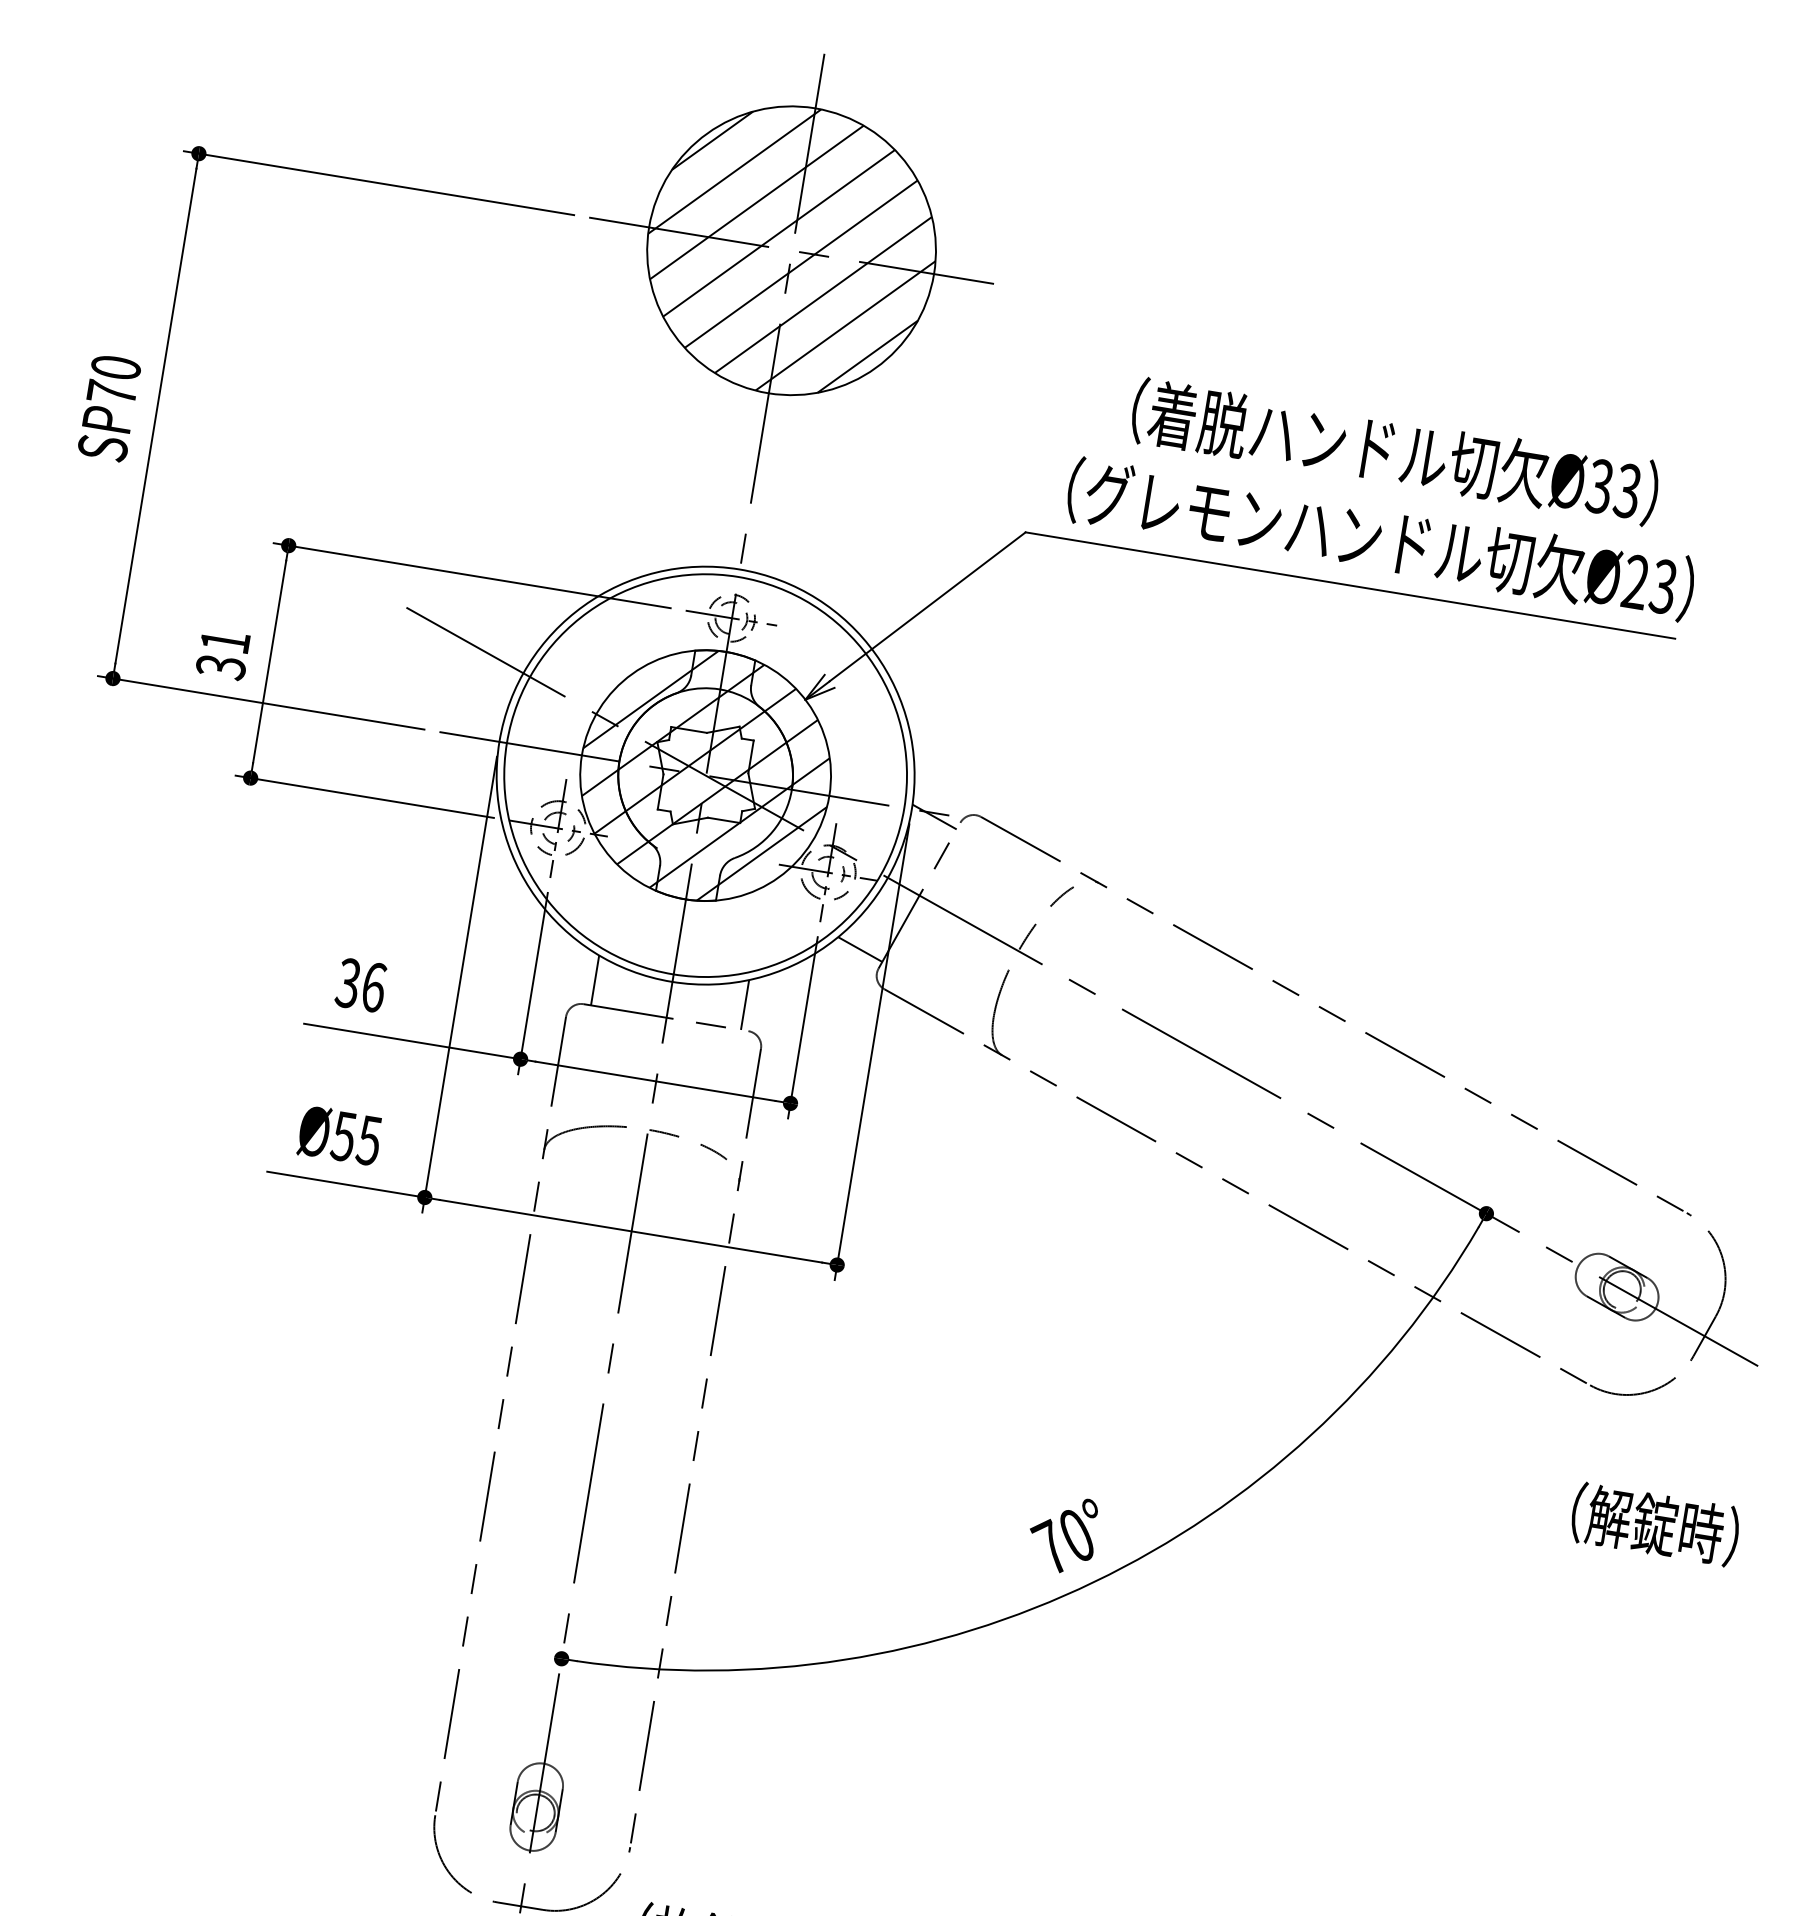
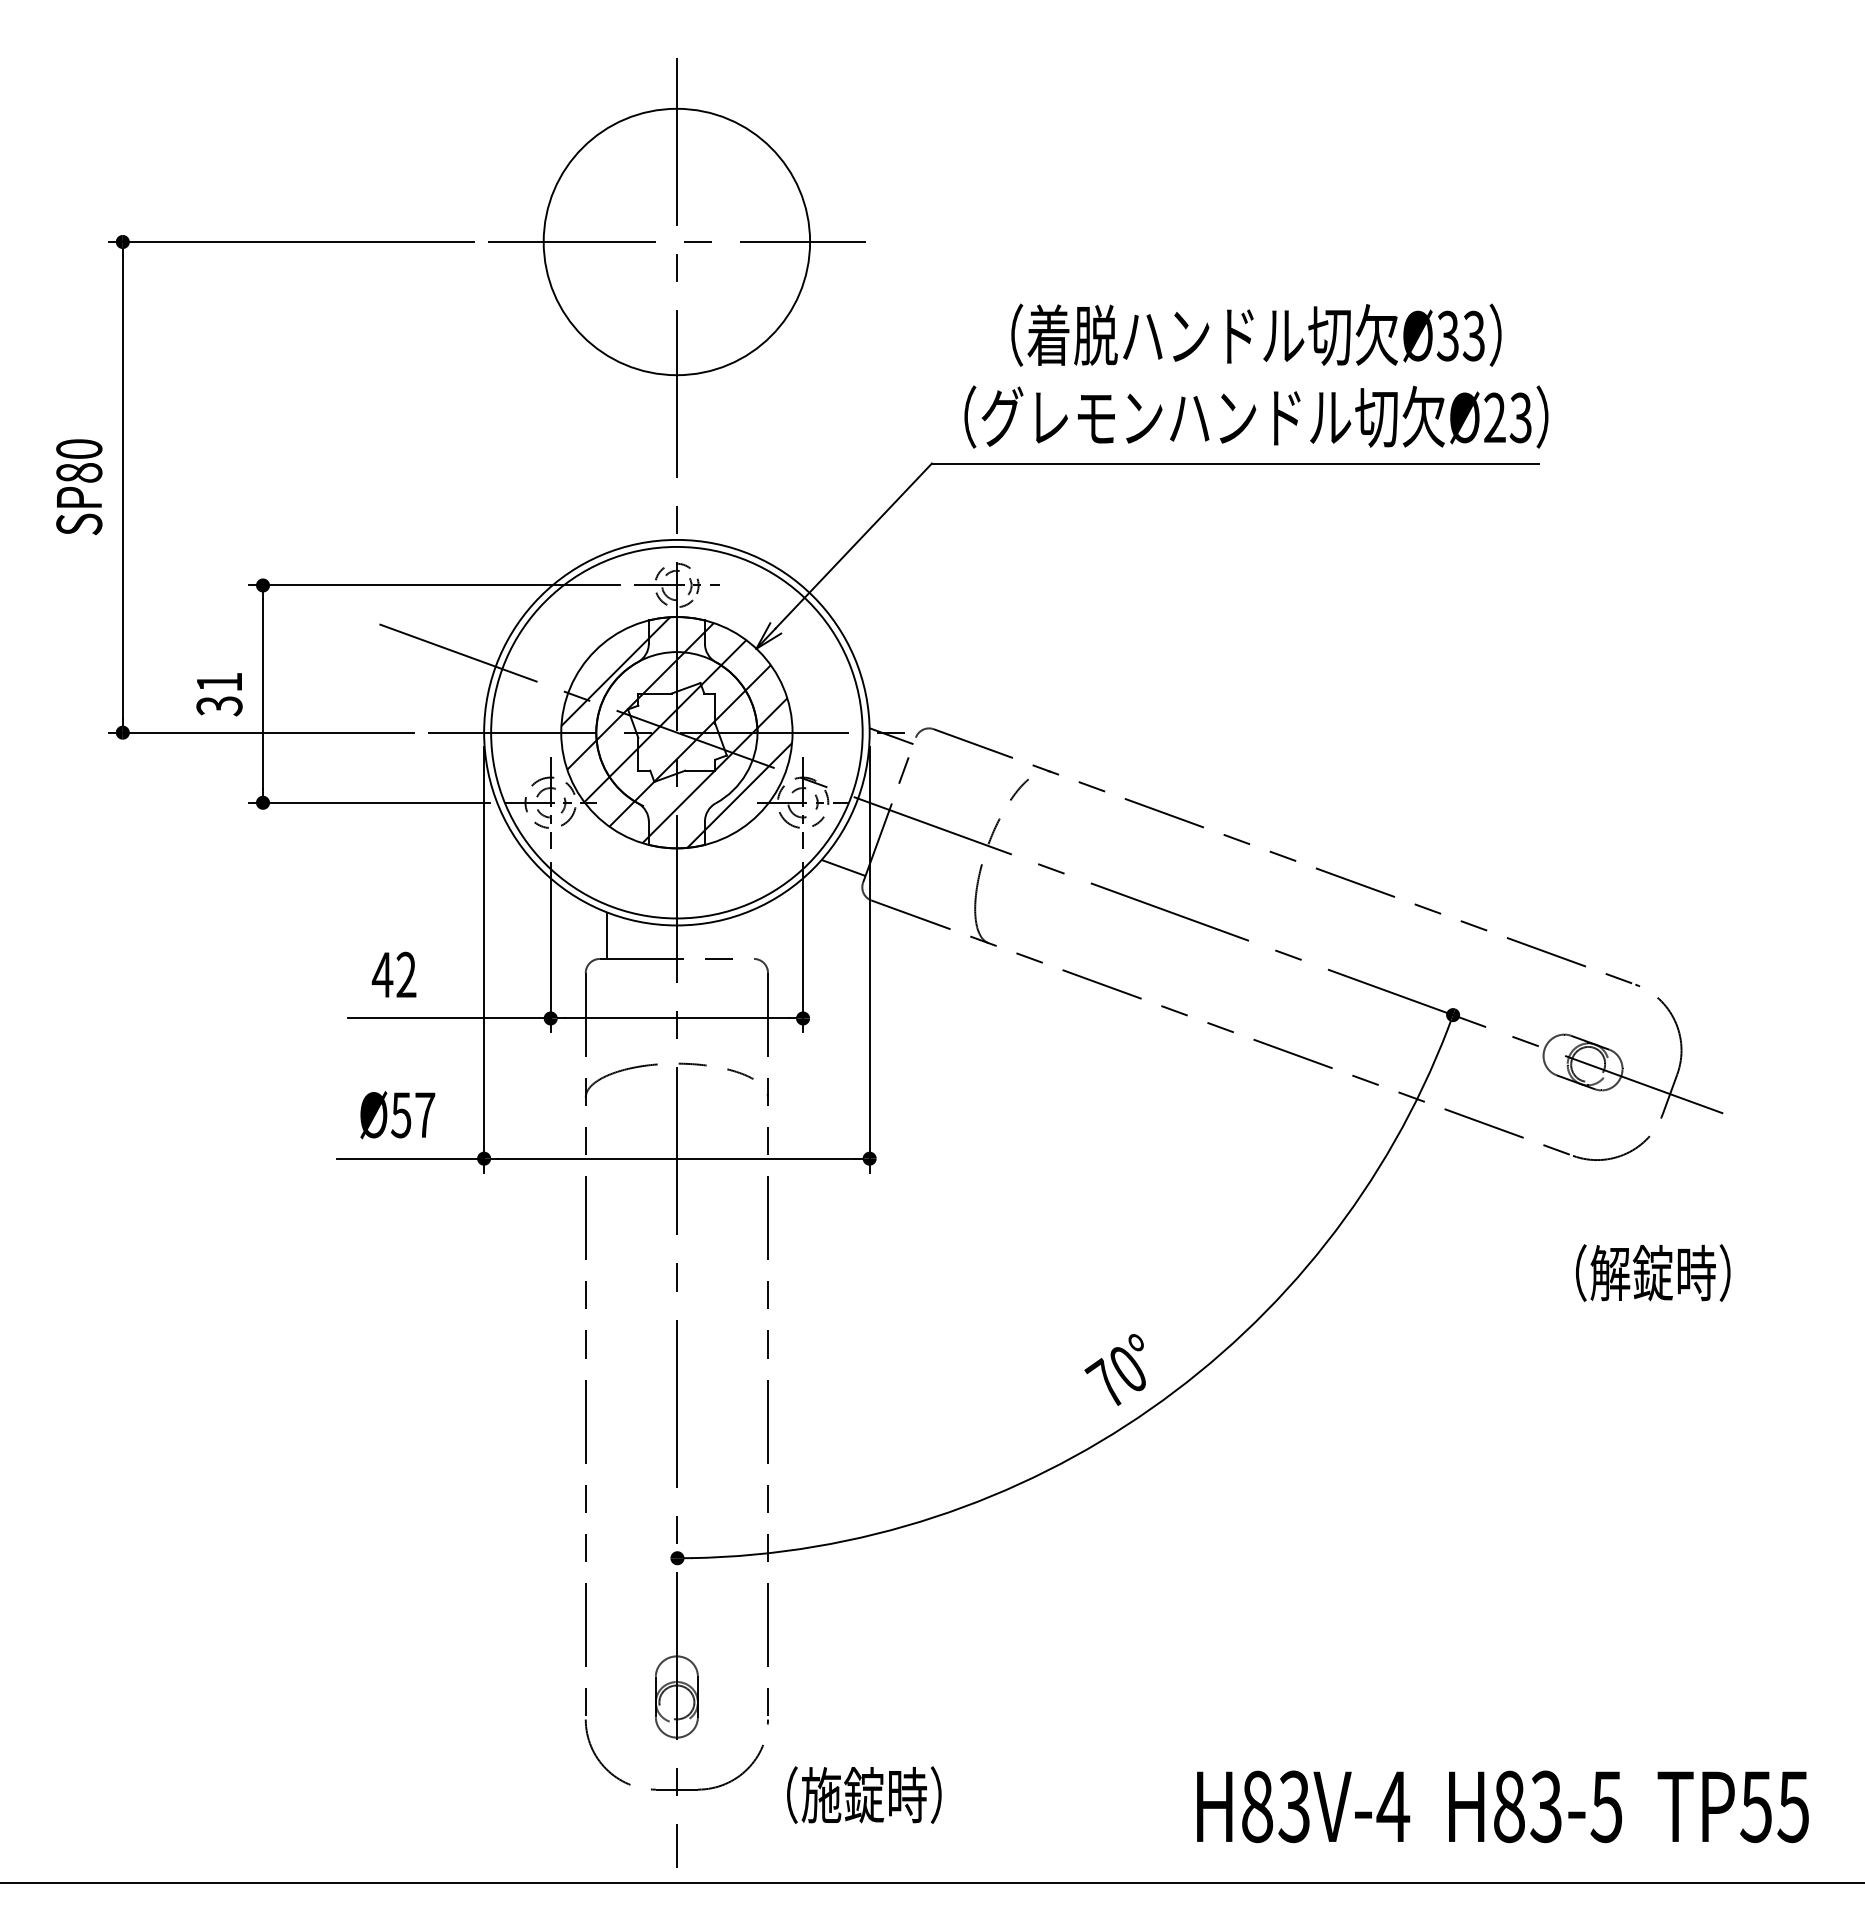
hatch: (791, 250) -> (676, 241), removed
text: (112, 392) -> (79, 472), SP70 -> SP80
text: (360, 984) -> (393, 974), 36 -> 42
line: (745, 1004) -> (747, 935), removed
text: (368, 1140) -> (424, 1115), Ø55 -> Ø57

